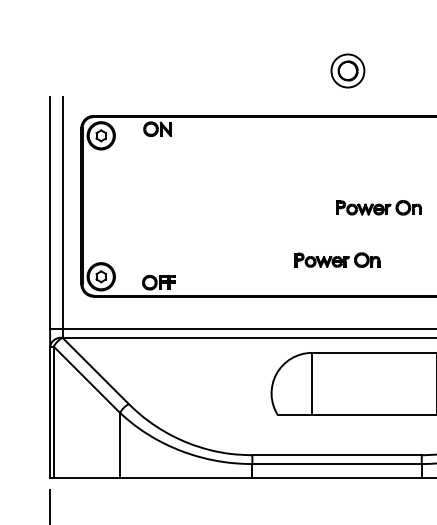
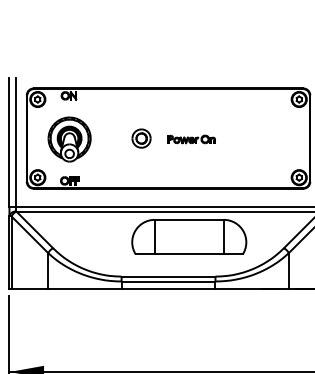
part: (347, 70) -> (141, 138), moved
part: (158, 207) -> (69, 139), added
part: (336, 260) -> (168, 168), removed

